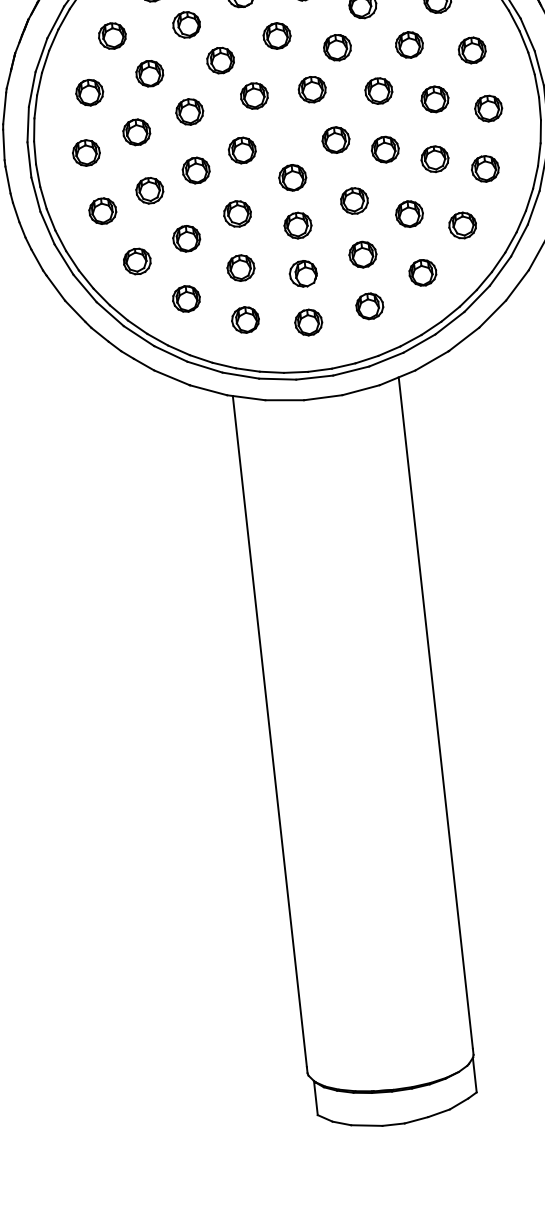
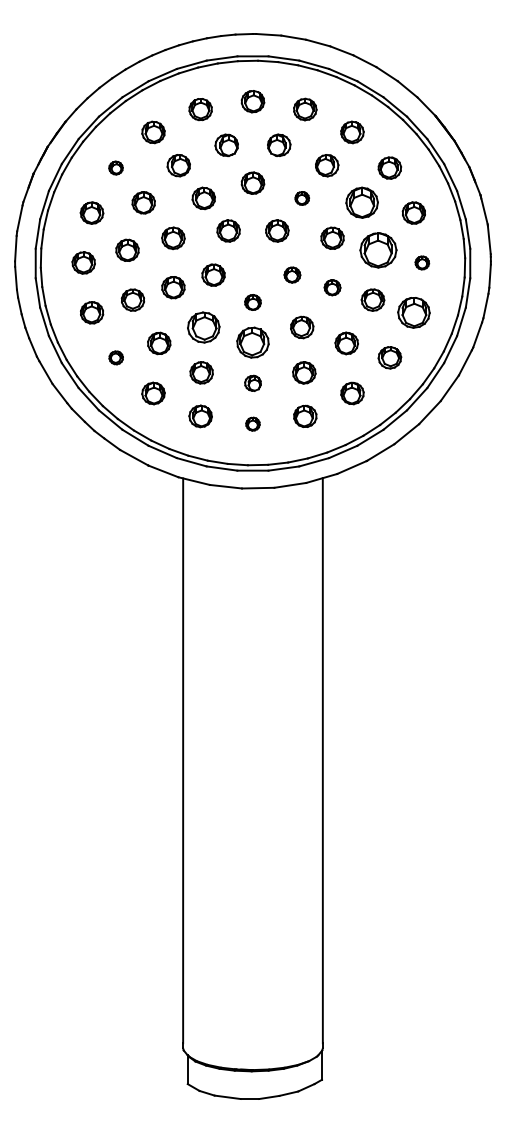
part: (111, 35) -> (115, 167), size x0.6
part: (409, 44) -> (362, 202), size x1.4
part: (337, 47) -> (302, 198), size x0.6
part: (435, 99) -> (378, 250), size x1.6
part: (488, 108) -> (422, 262), size x0.6
part: (335, 139) -> (292, 274), size x0.7
part: (385, 149) -> (332, 287), size x0.7
part: (484, 168) -> (413, 312), size x1.4
part: (292, 177) -> (252, 302), size x0.7
part: (237, 213) -> (203, 327), size x1.4
part: (297, 225) -> (252, 342), size x1.4
part: (137, 261) -> (116, 357), size x0.6
part: (302, 274) -> (252, 383), size x0.7
part: (308, 321) -> (252, 423), size x0.6

